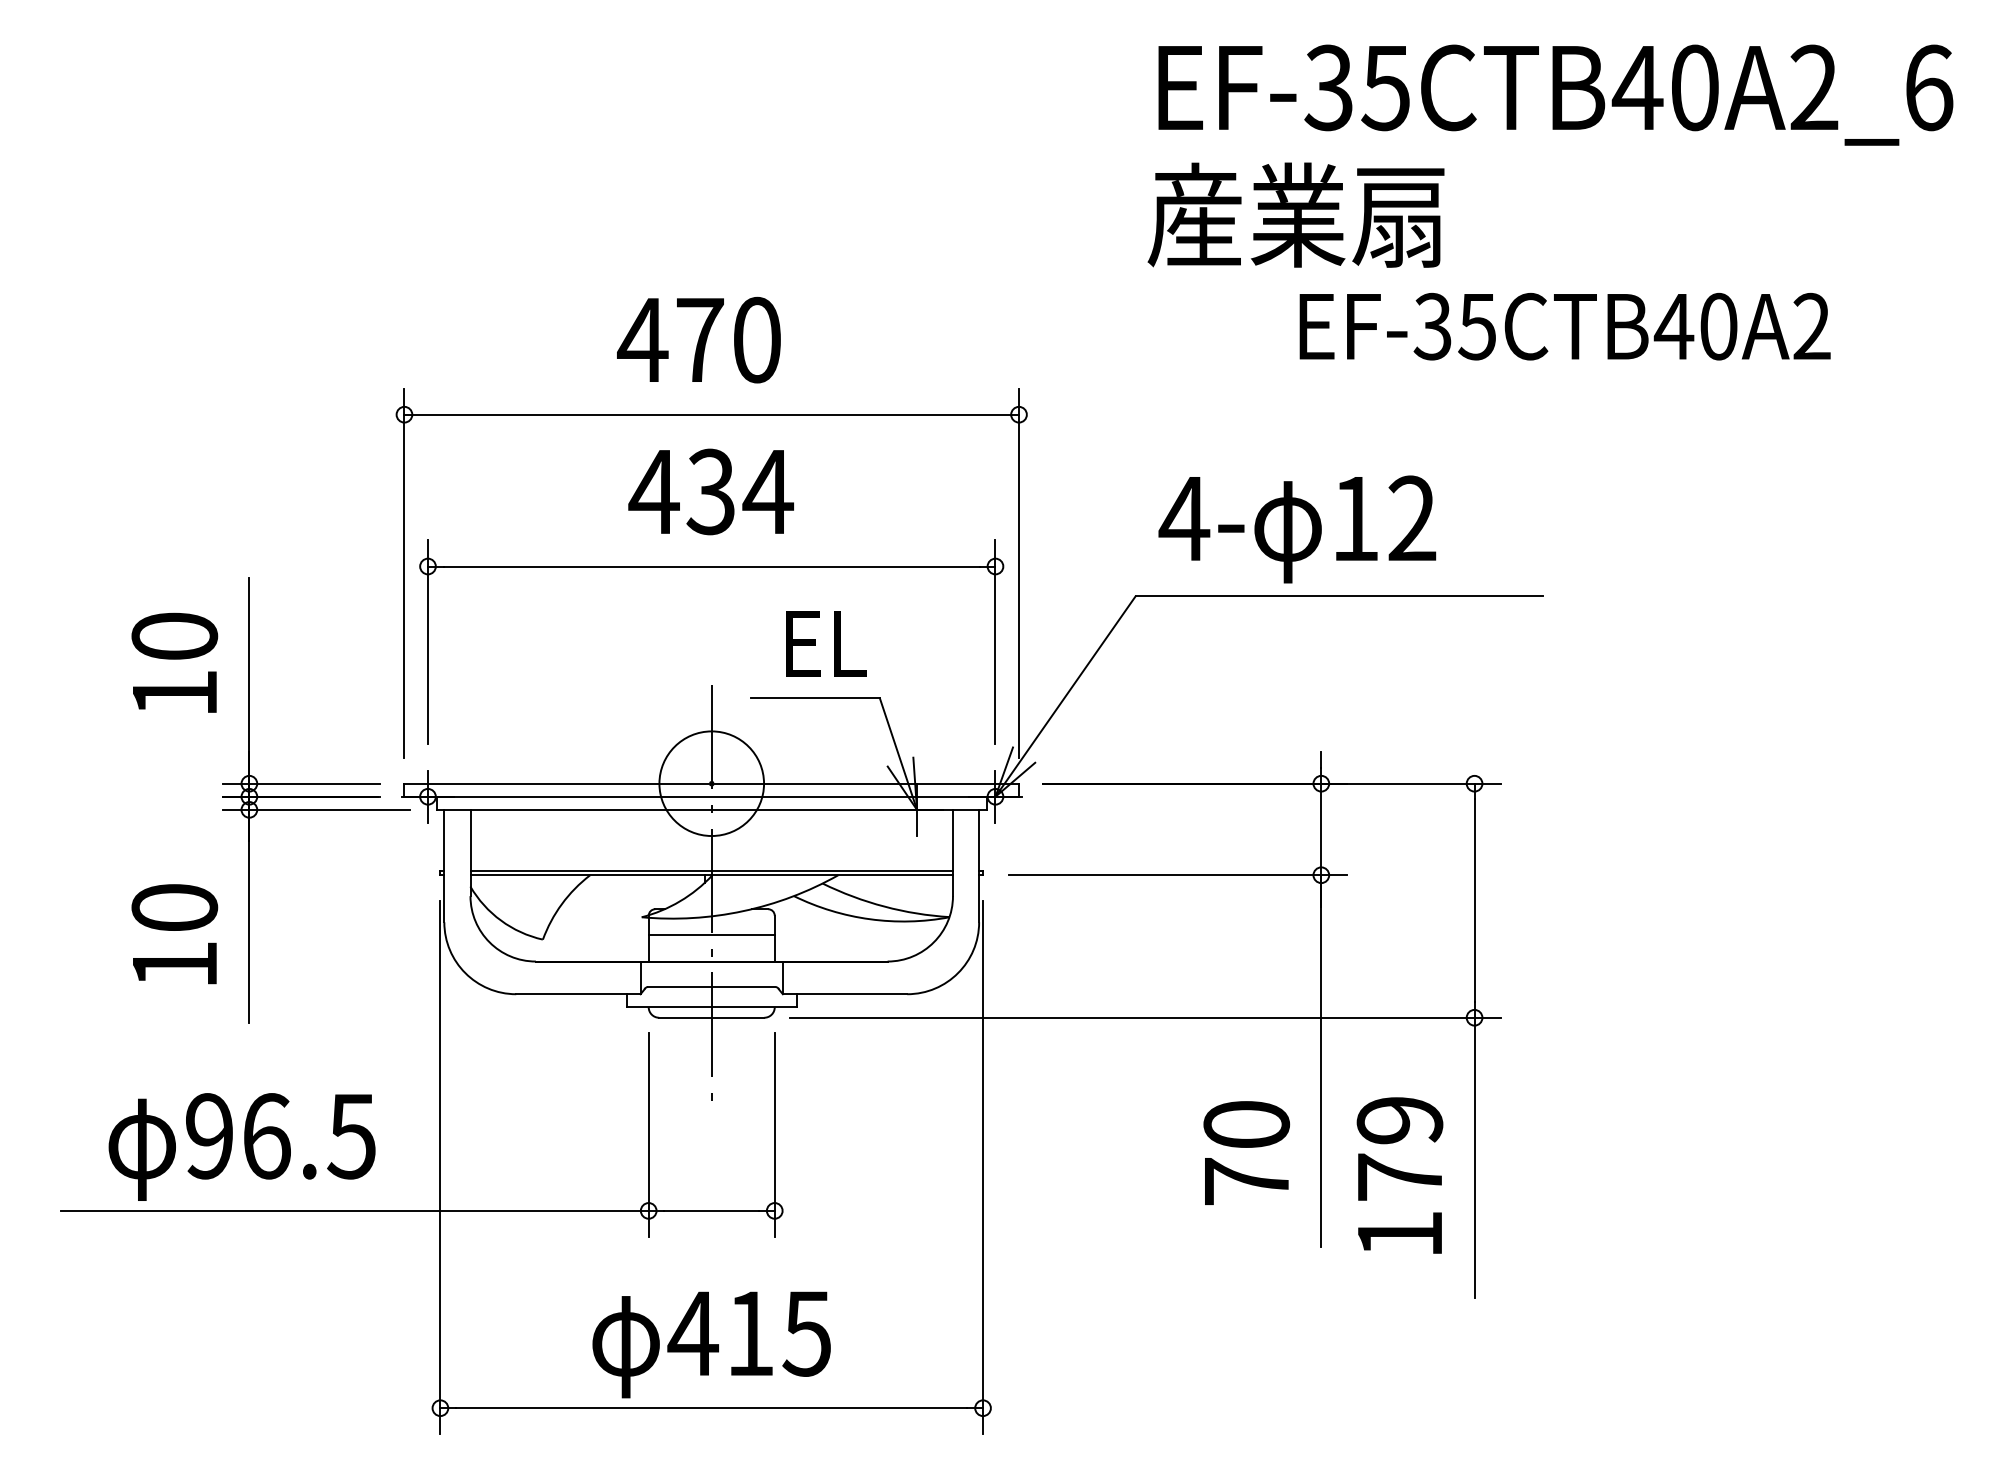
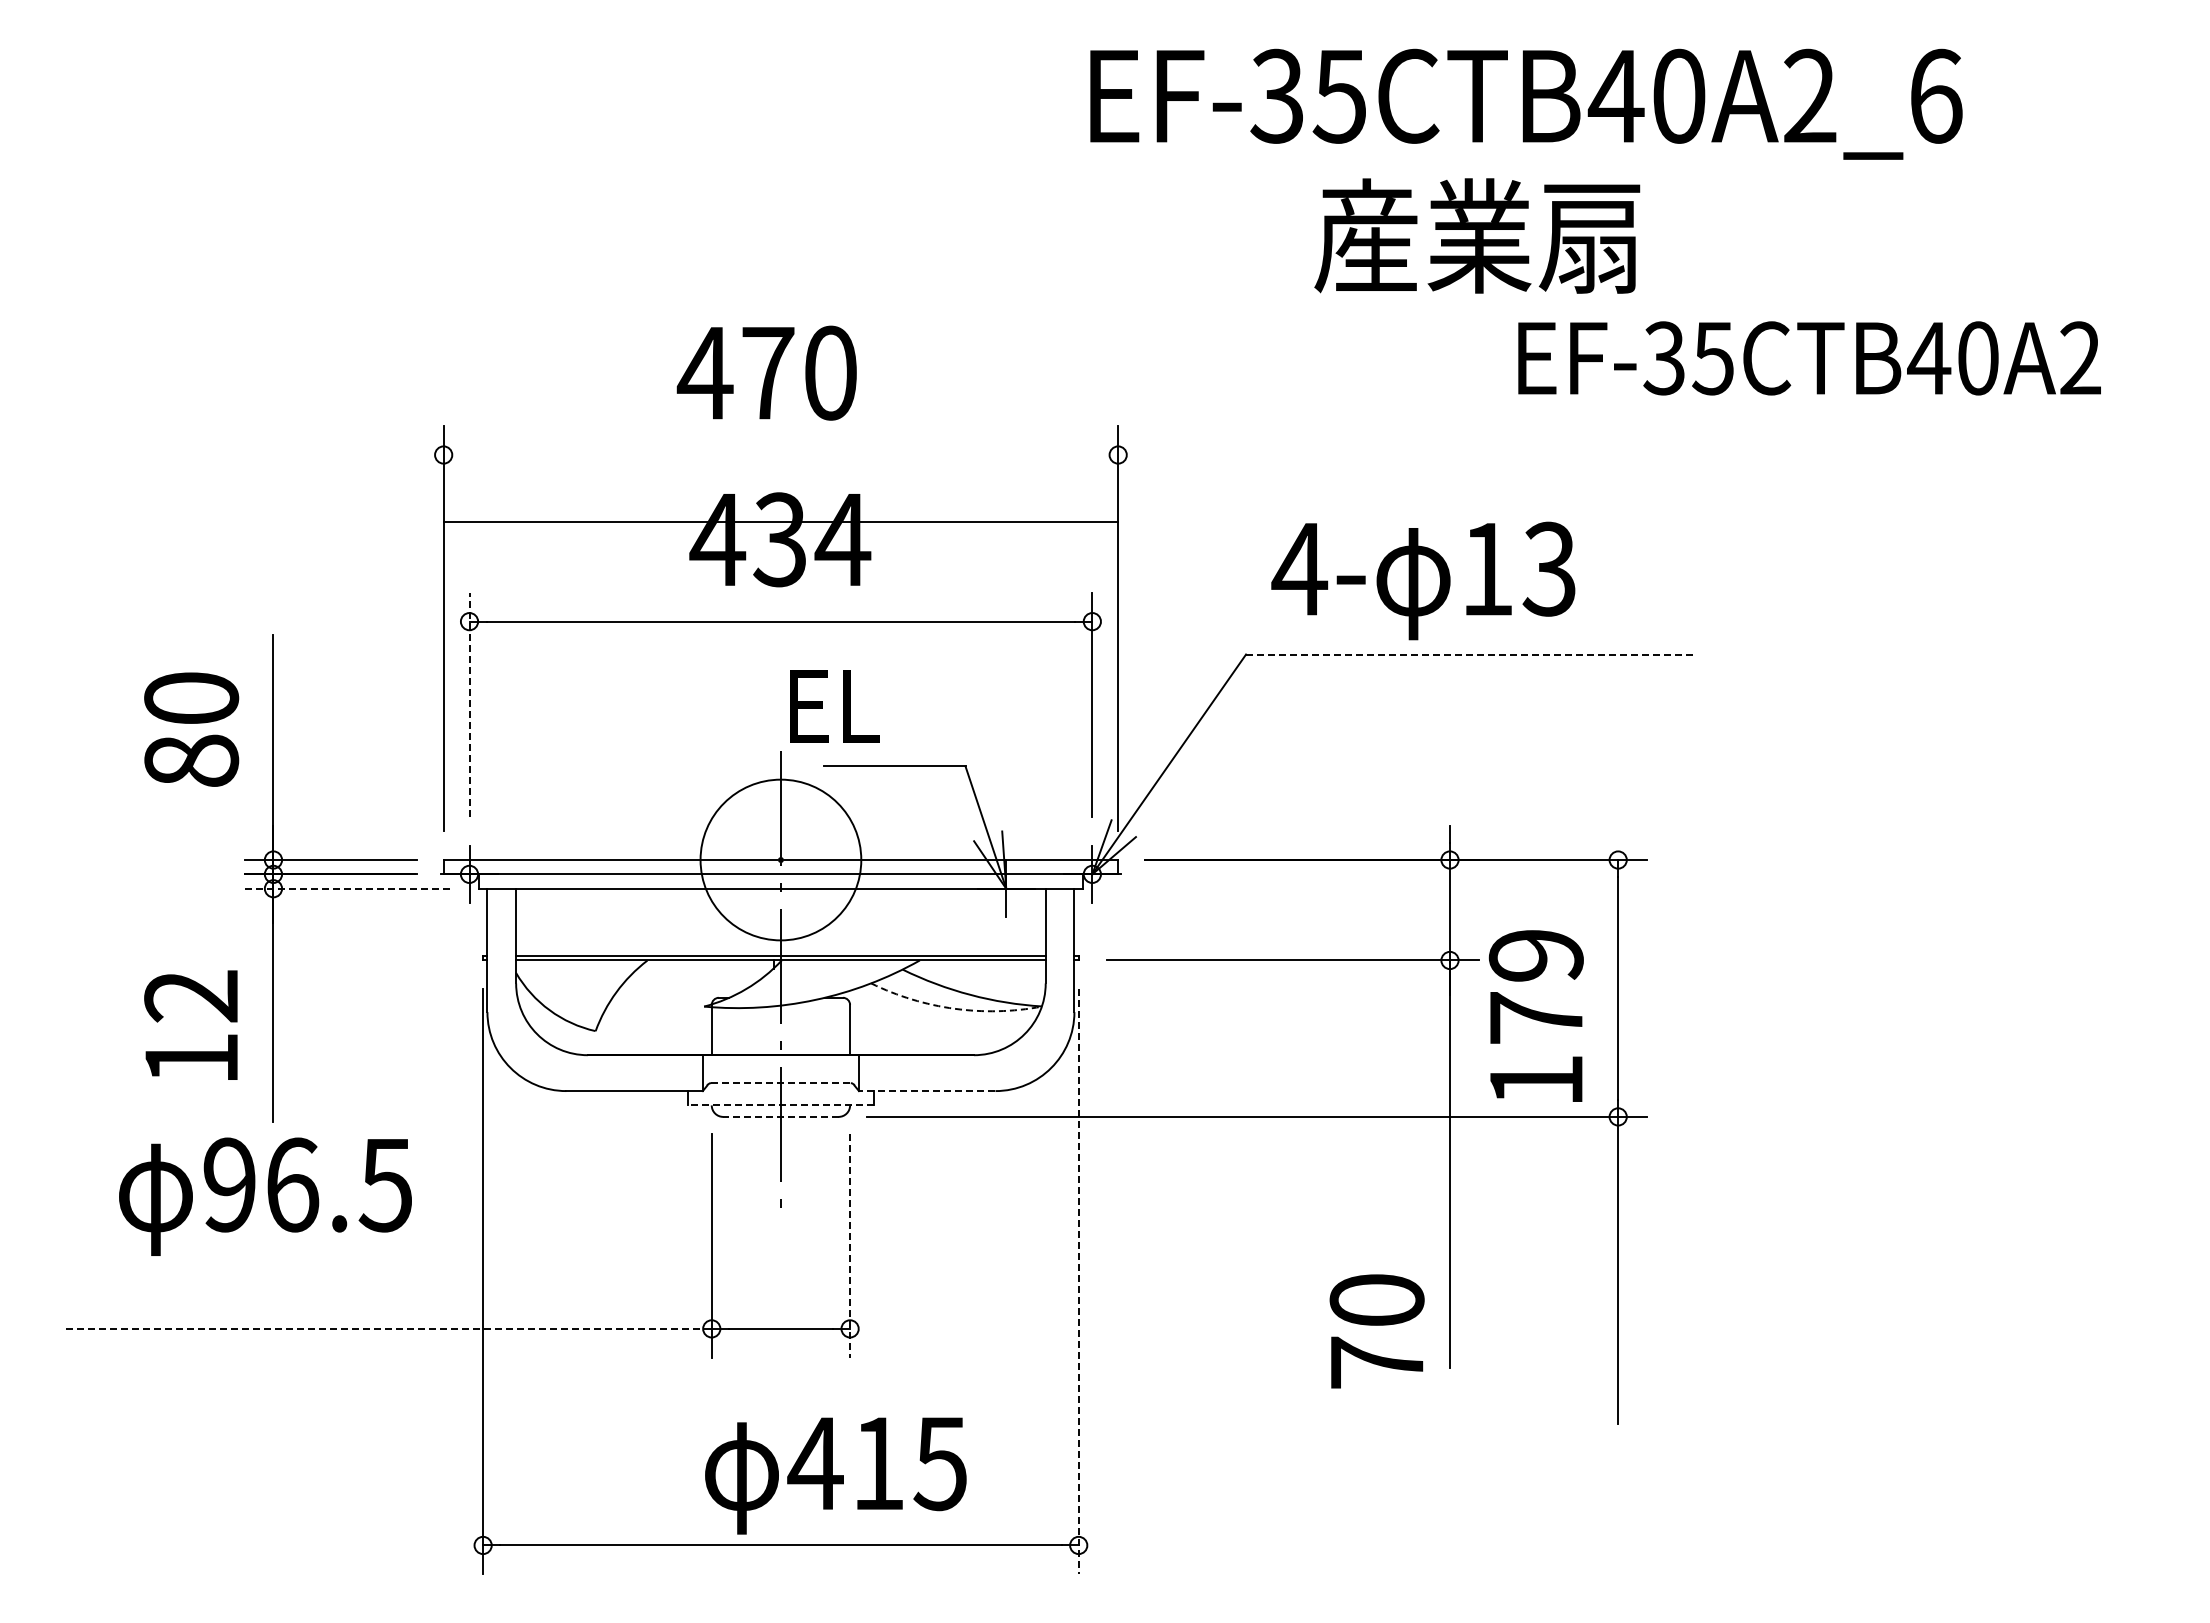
text: (1555, 94) -> (1526, 103), moved
text: (1296, 214) -> (1477, 235), moved
text: (1565, 326) -> (1809, 358), moved
line: (711, 415) -> (780, 522), moved
text: (1411, 519) -> (1548, 569), 12 -> 13
line: (1339, 596) -> (1469, 654), solid -> dashed
line: (427, 642) -> (469, 704), solid -> dashed
text: (826, 643) -> (834, 706), moved
text: (174, 693) -> (191, 760), 10 -> 80
circle: (711, 783) -> (780, 859), size x1.4
line: (316, 809) -> (347, 888), solid -> dashed
text: (174, 908) -> (191, 996), 10 -> 12
arc: (869, 918) -> (954, 1008), solid -> dashed
line: (711, 935) -> (780, 1026), removed
line: (711, 987) -> (780, 1083), solid -> dashed
line: (844, 994) -> (926, 1091), solid -> dashed
line: (711, 1007) -> (780, 1105), solid -> dashed
line: (711, 1017) -> (780, 1116), solid -> dashed
line: (775, 1134) -> (850, 1245), solid -> dashed
text: (242, 1146) -> (265, 1196), moved
text: (1246, 1153) -> (1376, 1331), moved
line: (982, 1168) -> (1078, 1282), solid -> dashed
text: (1399, 1175) -> (1535, 1015), moved
line: (354, 1210) -> (388, 1328), solid -> dashed
text: (711, 1344) -> (835, 1475), moved

